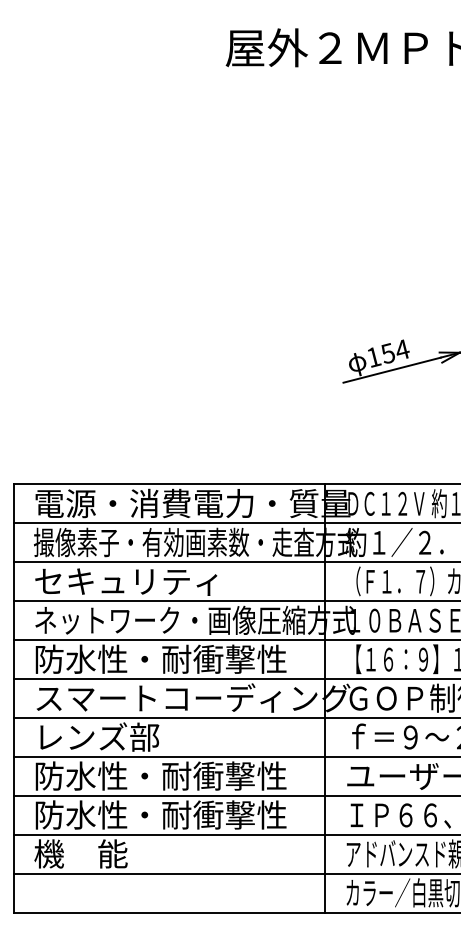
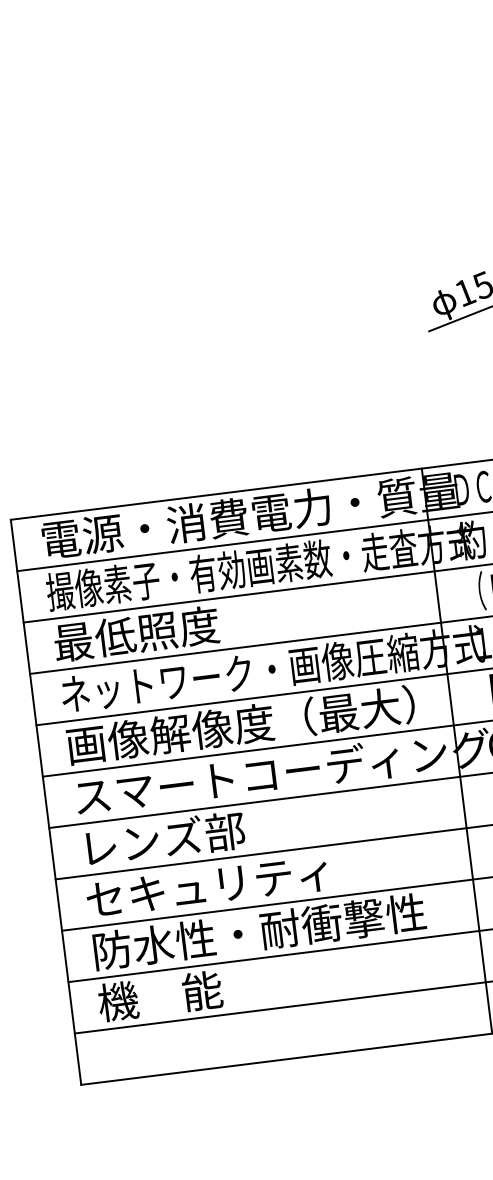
text: (125, 580) -> (174, 628), セキュリティ -> 最低照度
text: (166, 659) -> (241, 725), 防水性・耐衝撃性 -> 画像解像度（最大）
text: (160, 775) -> (252, 879), 防水性・耐衝撃性 -> セキュリティ

